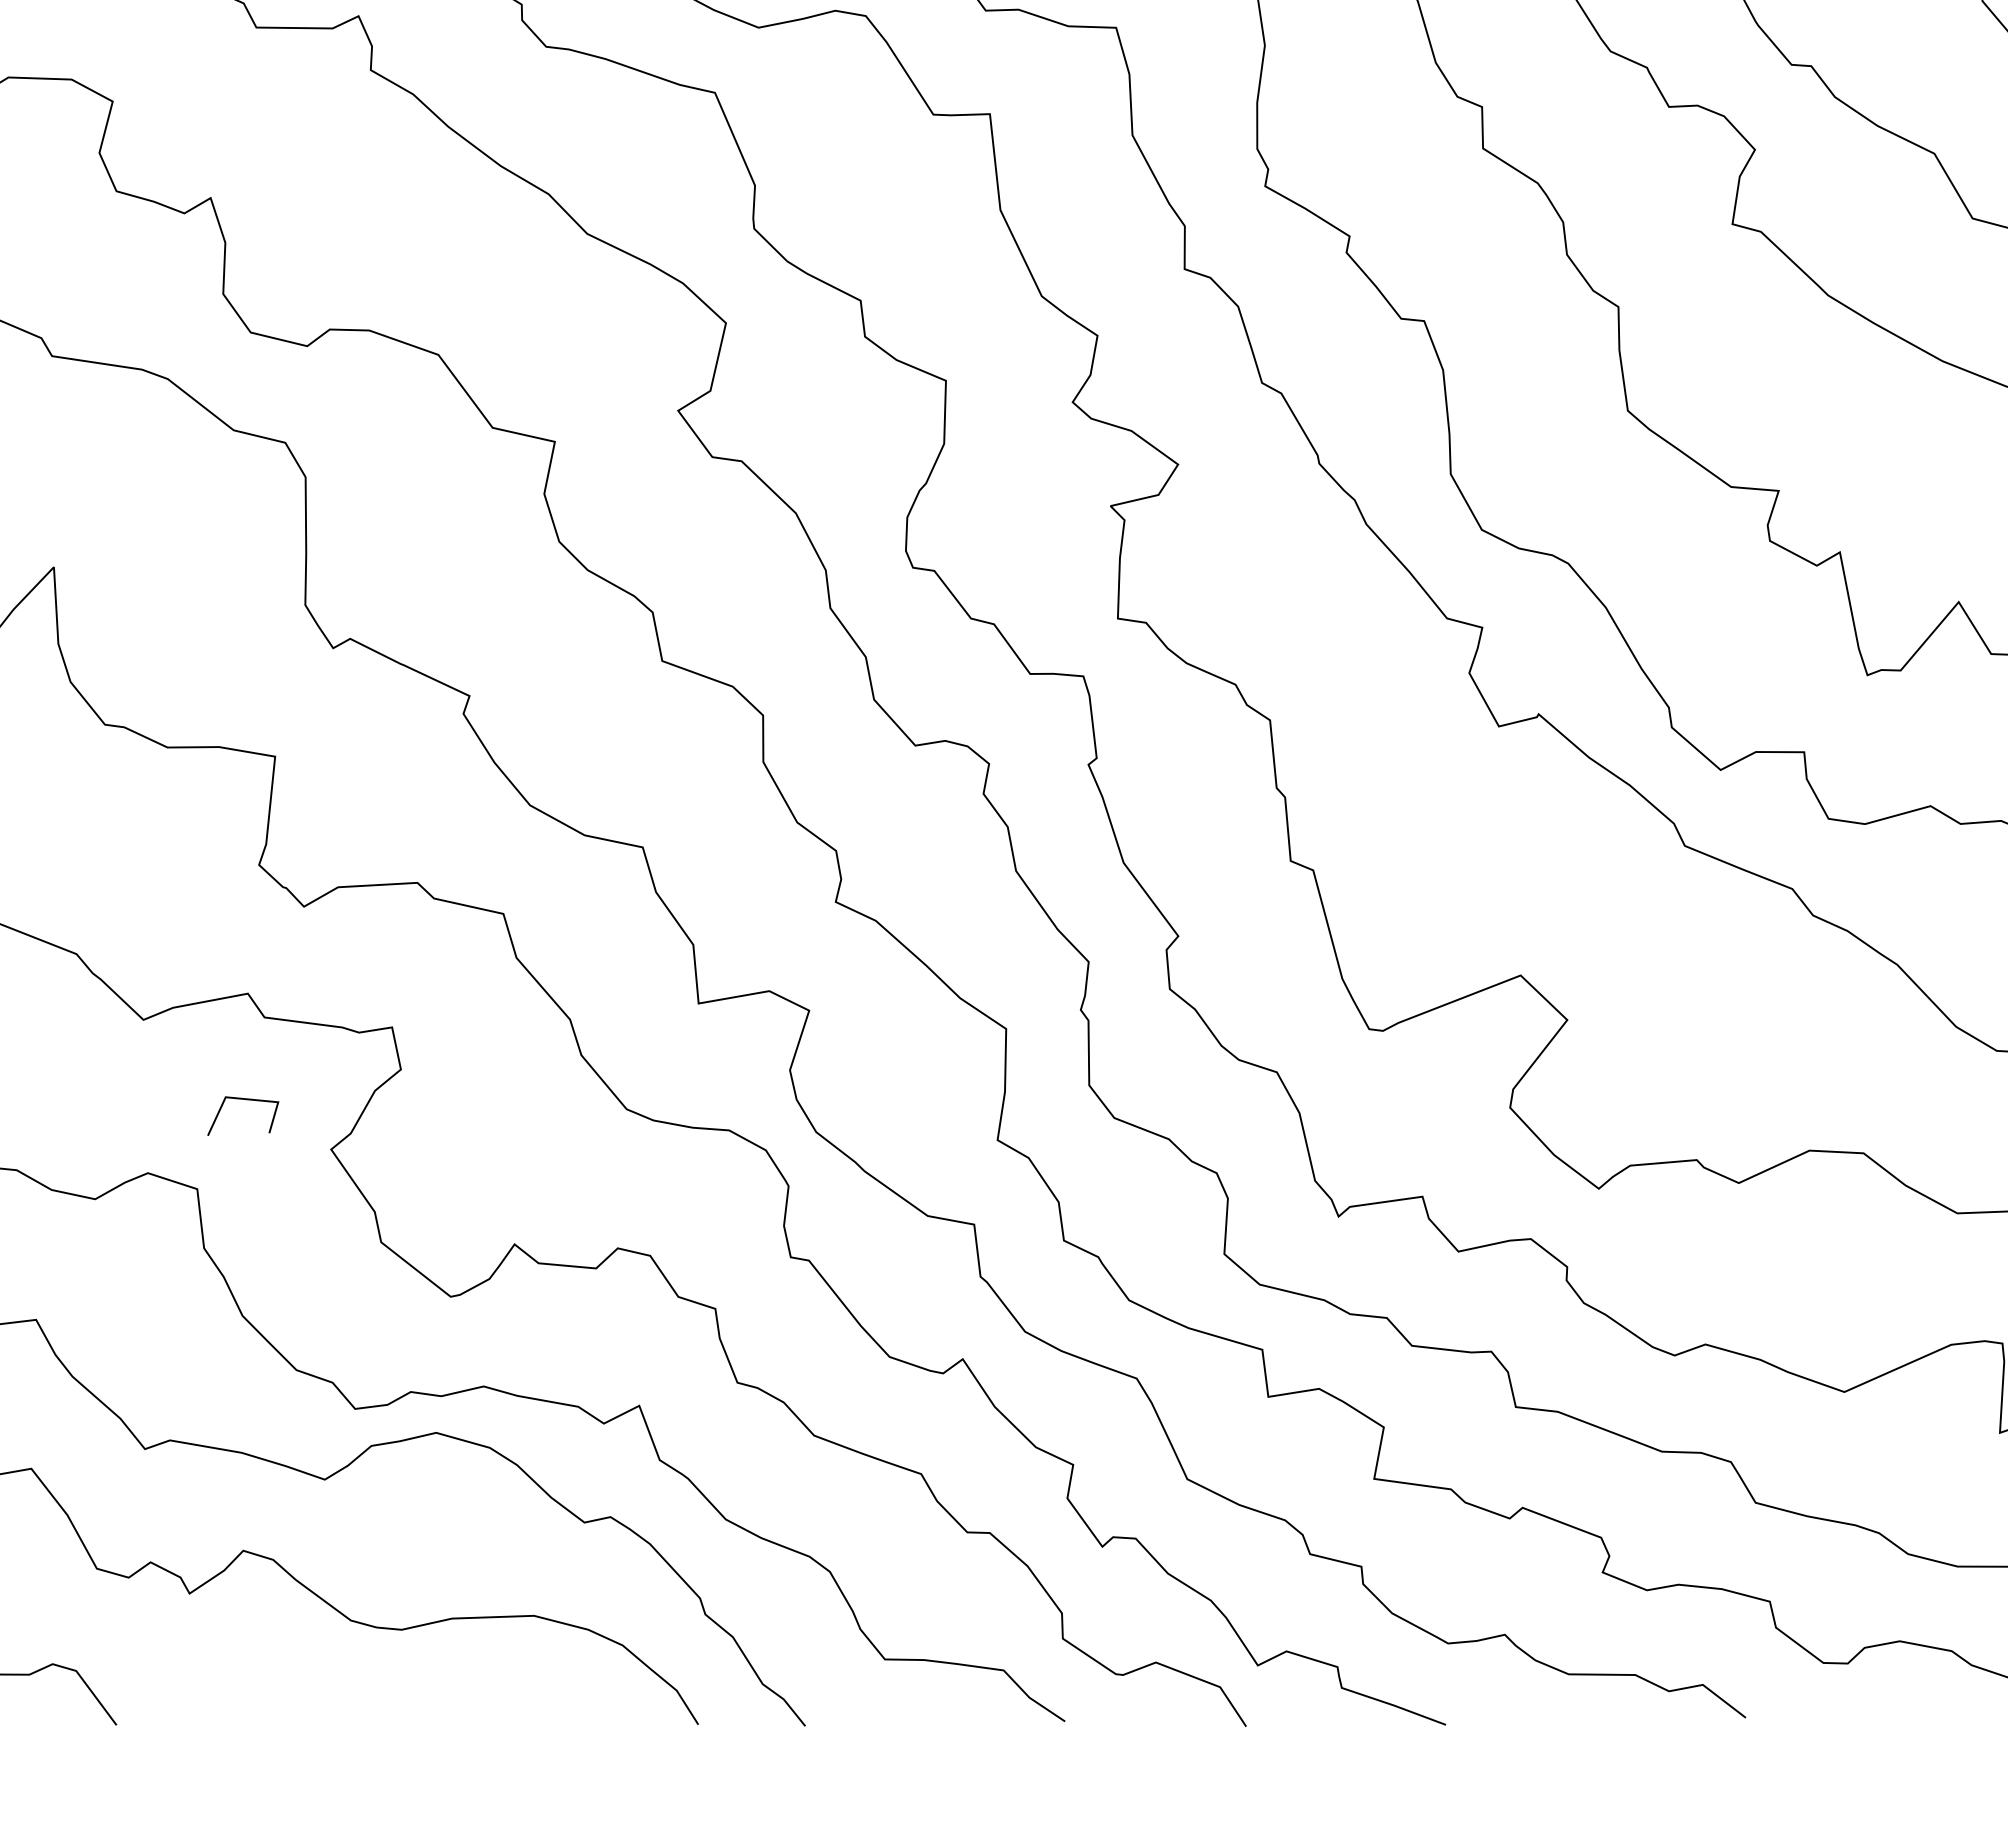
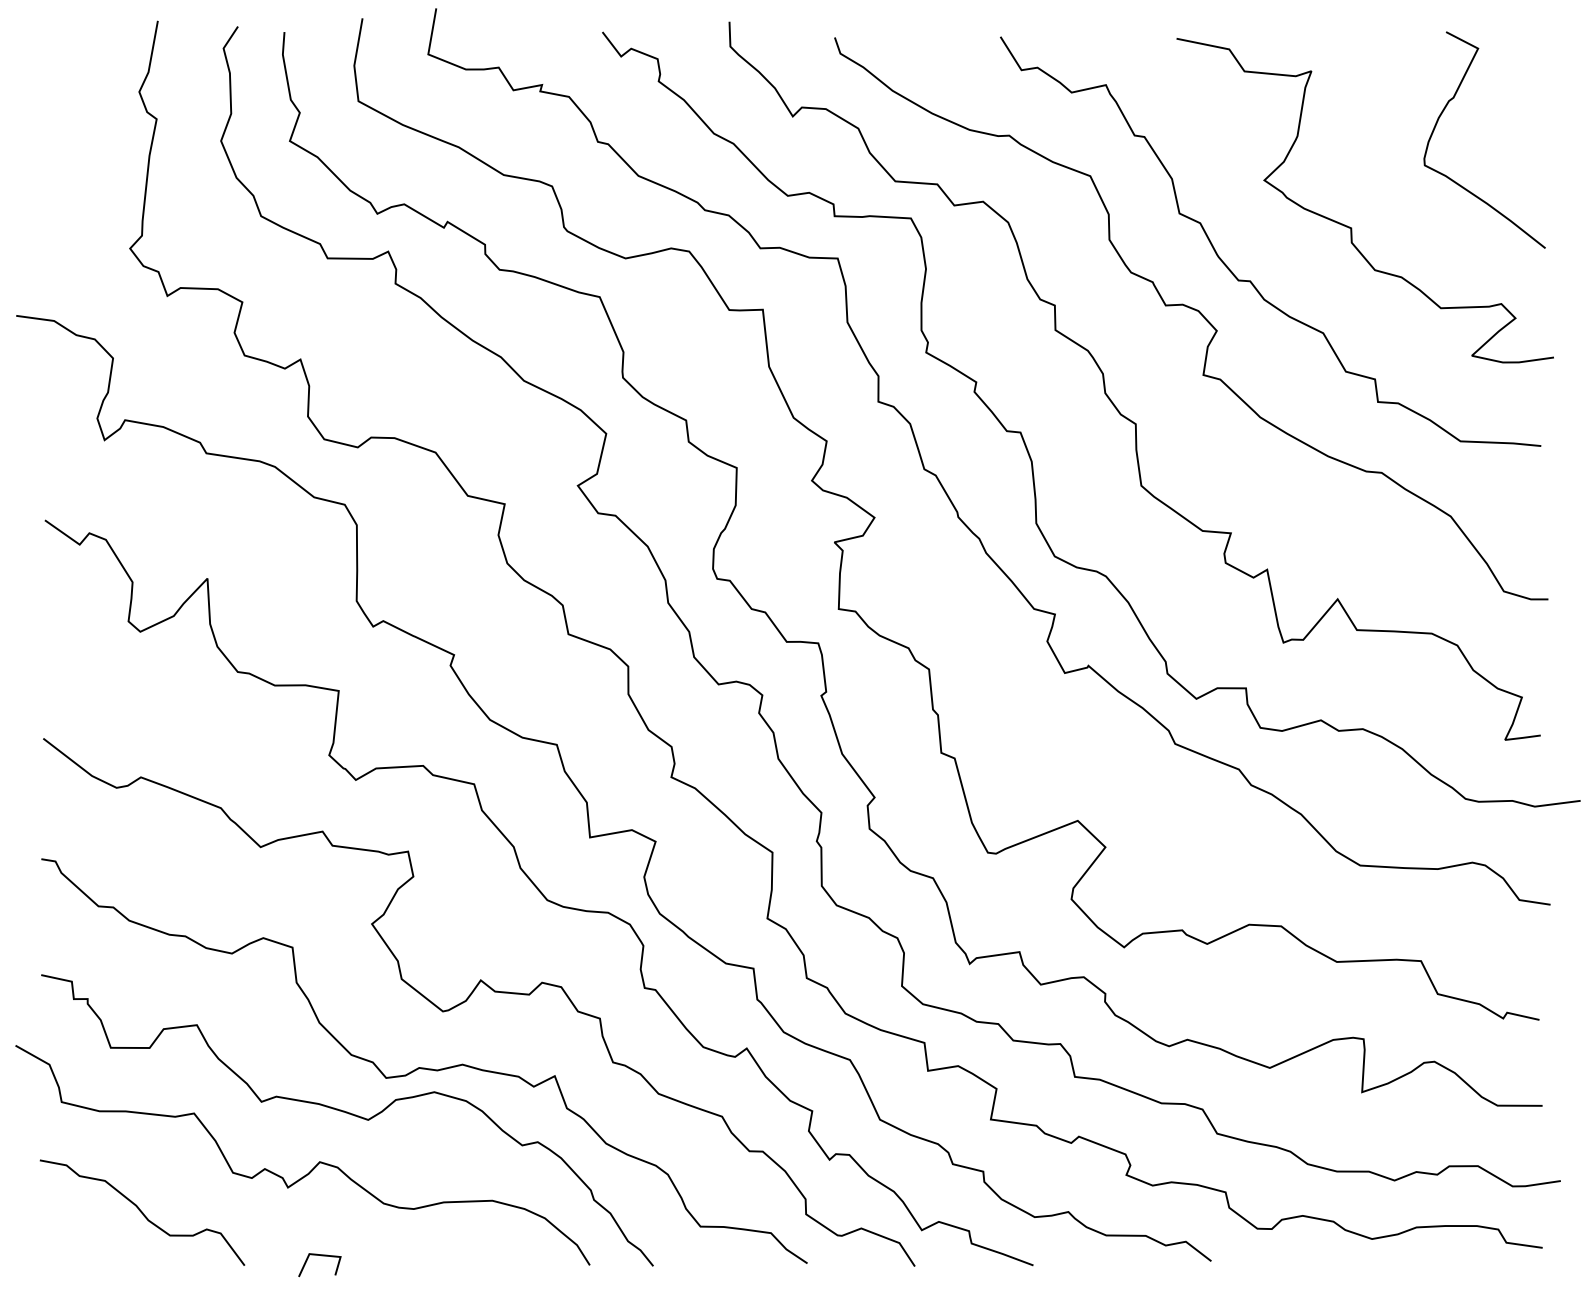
line: (246, 1101) -> (321, 1256), moved

